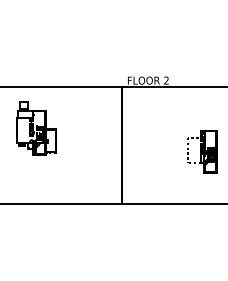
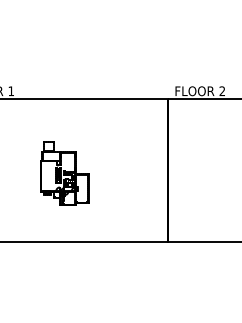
part: (36, 128) -> (64, 173), moved

